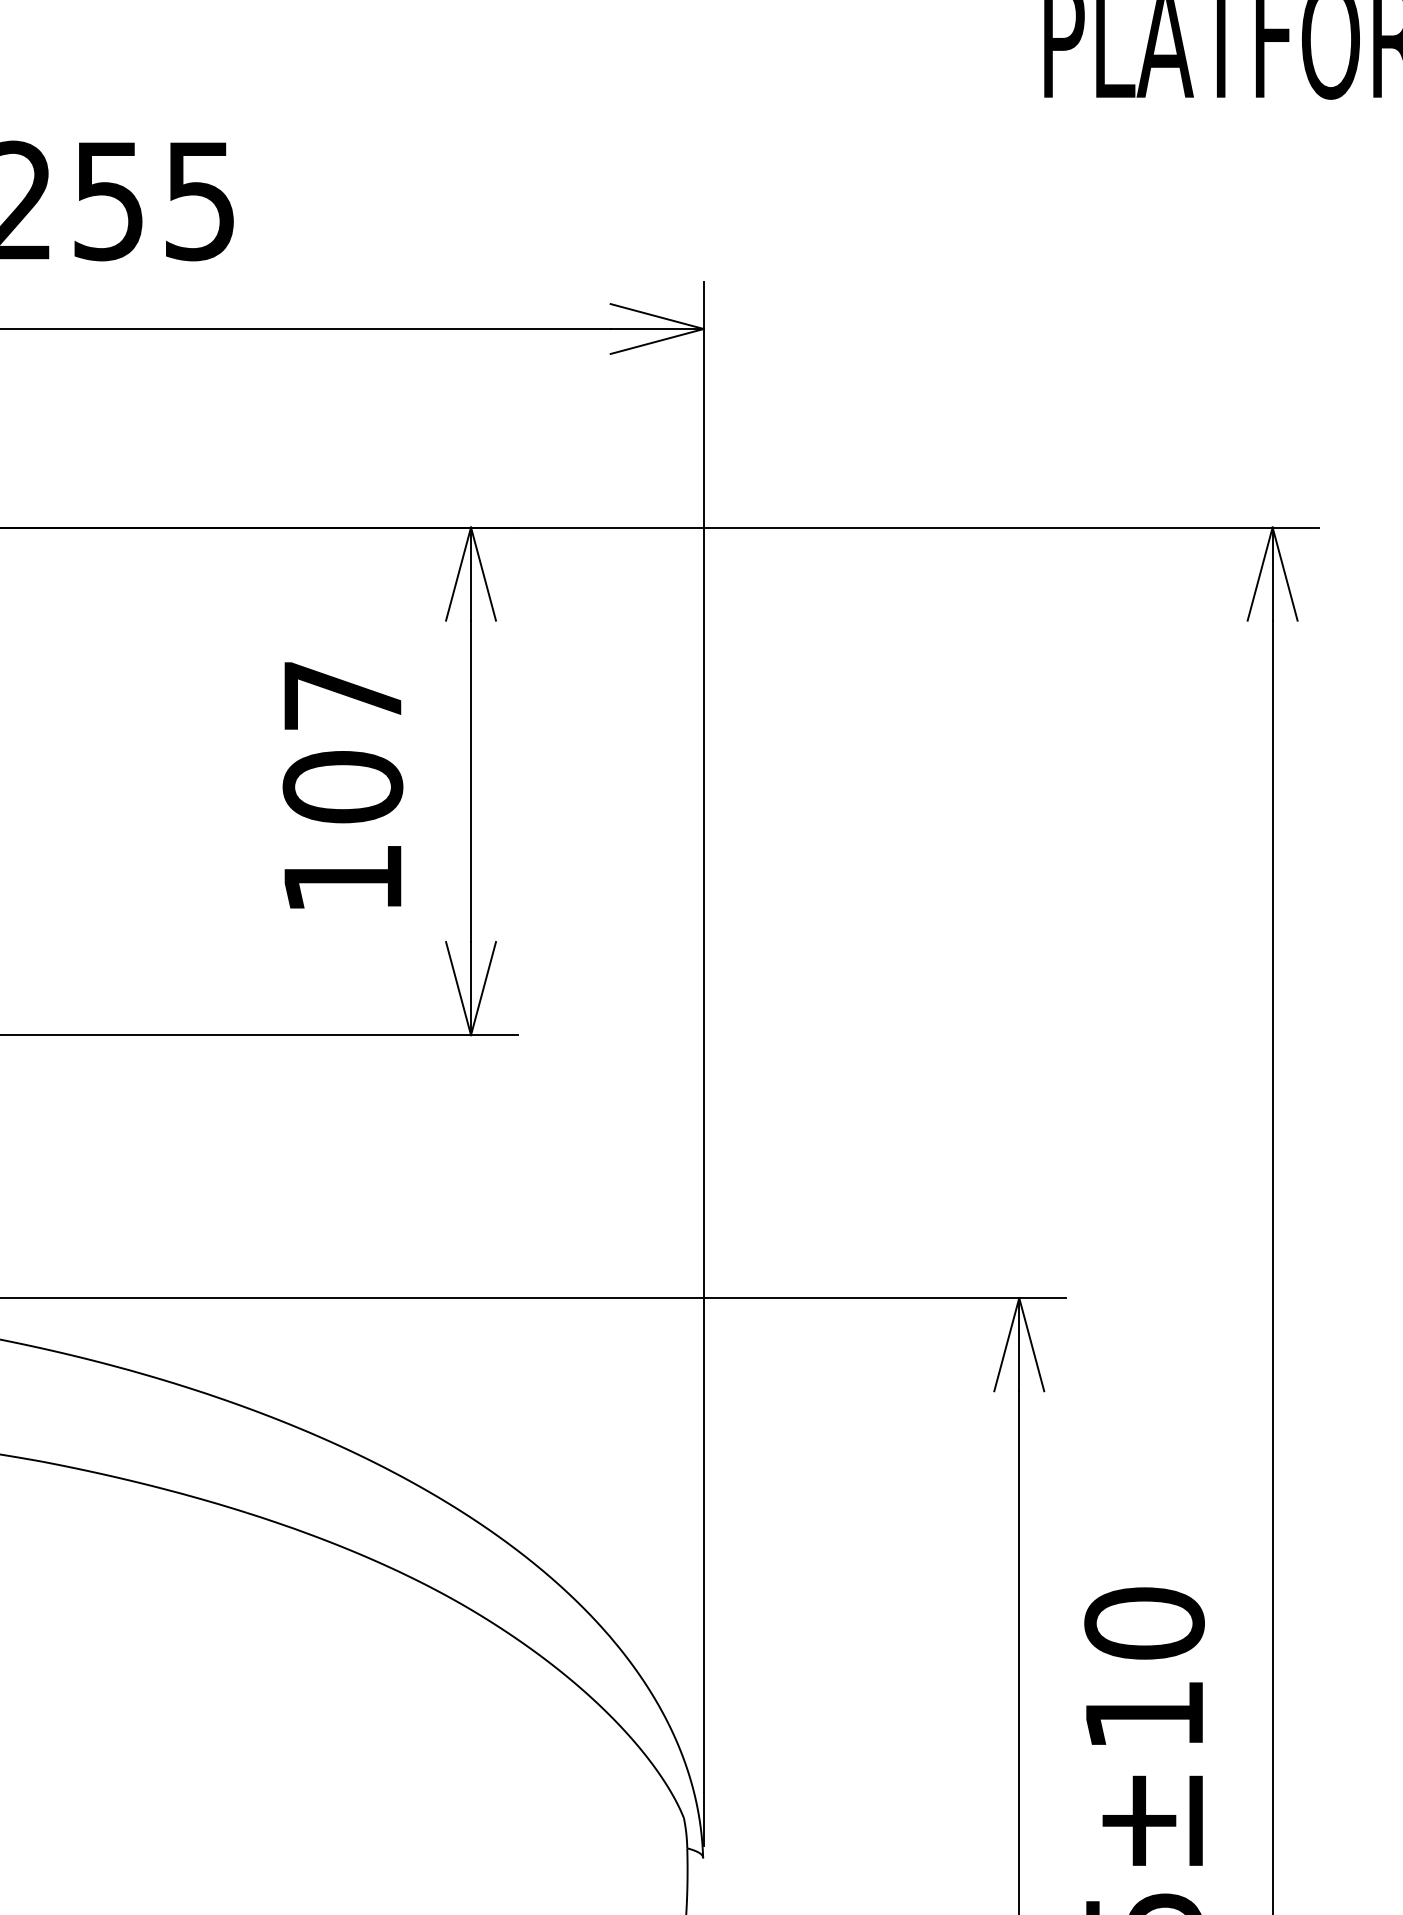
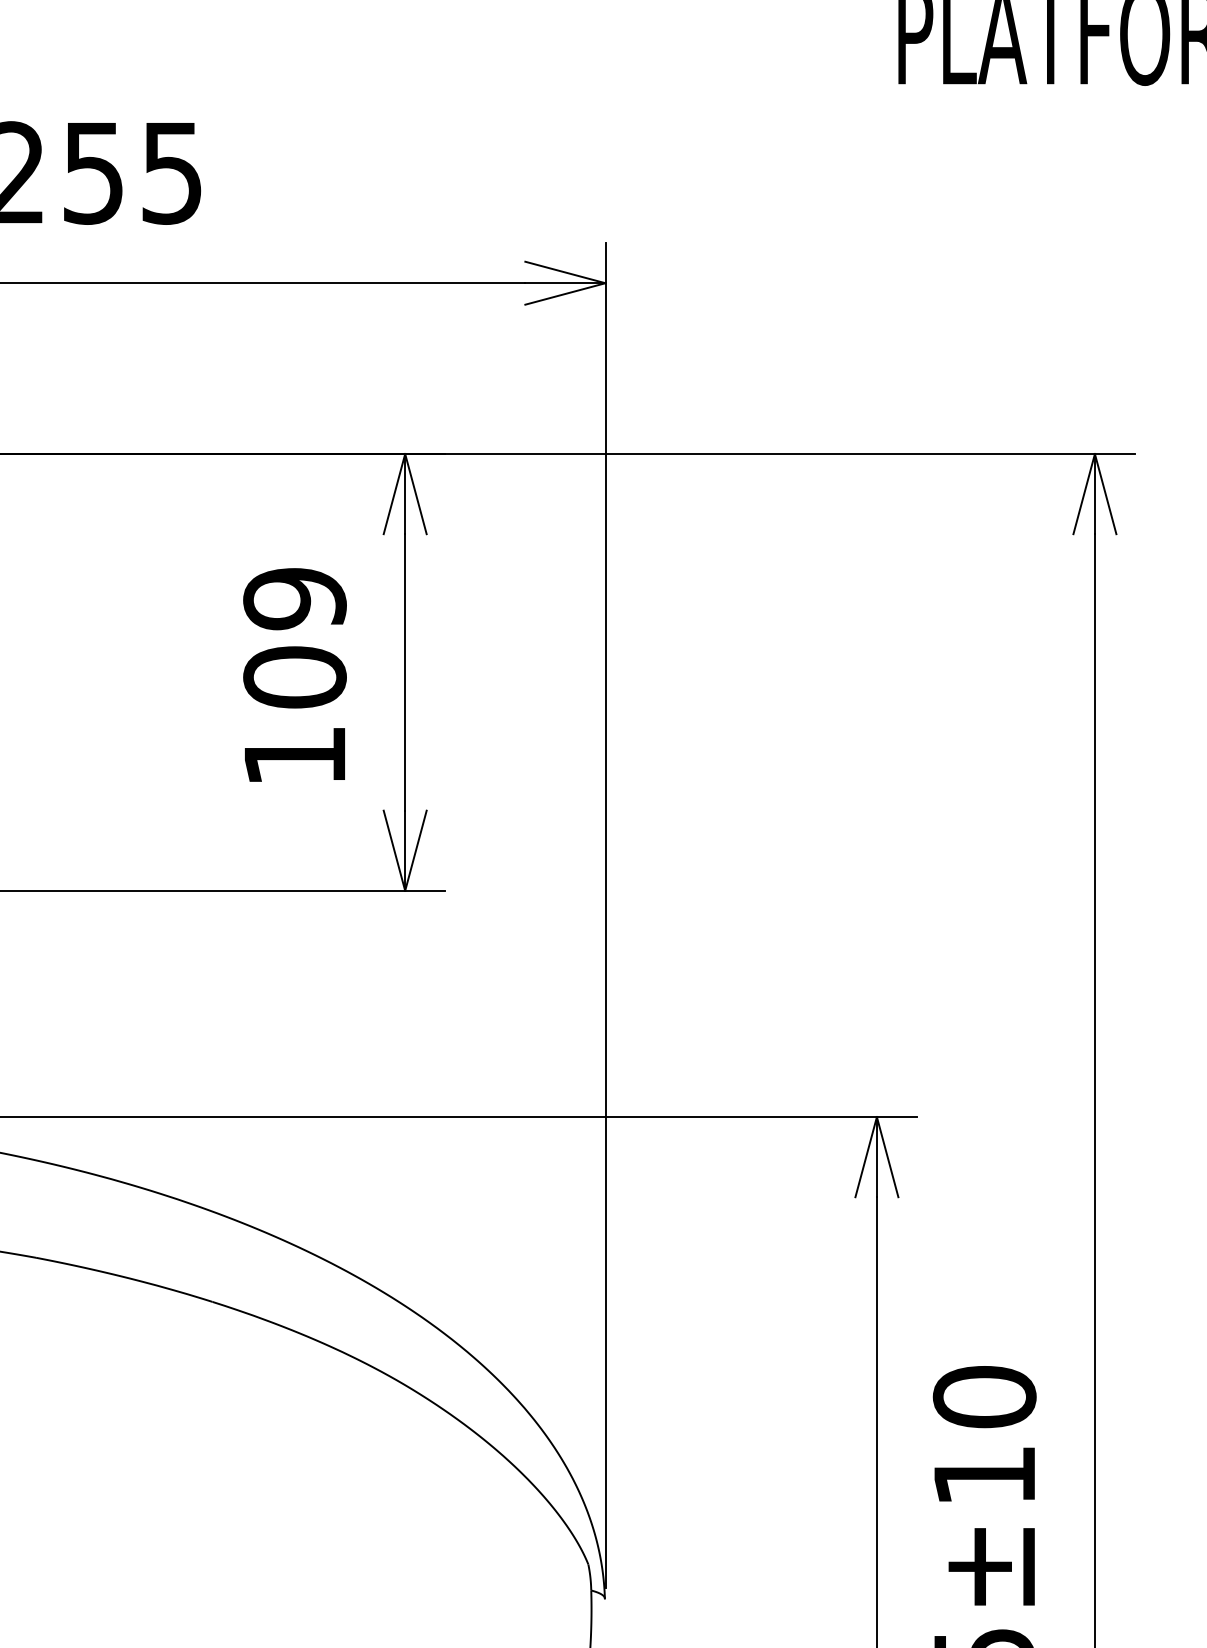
text: (342, 696) -> (294, 599), 107 -> 109

